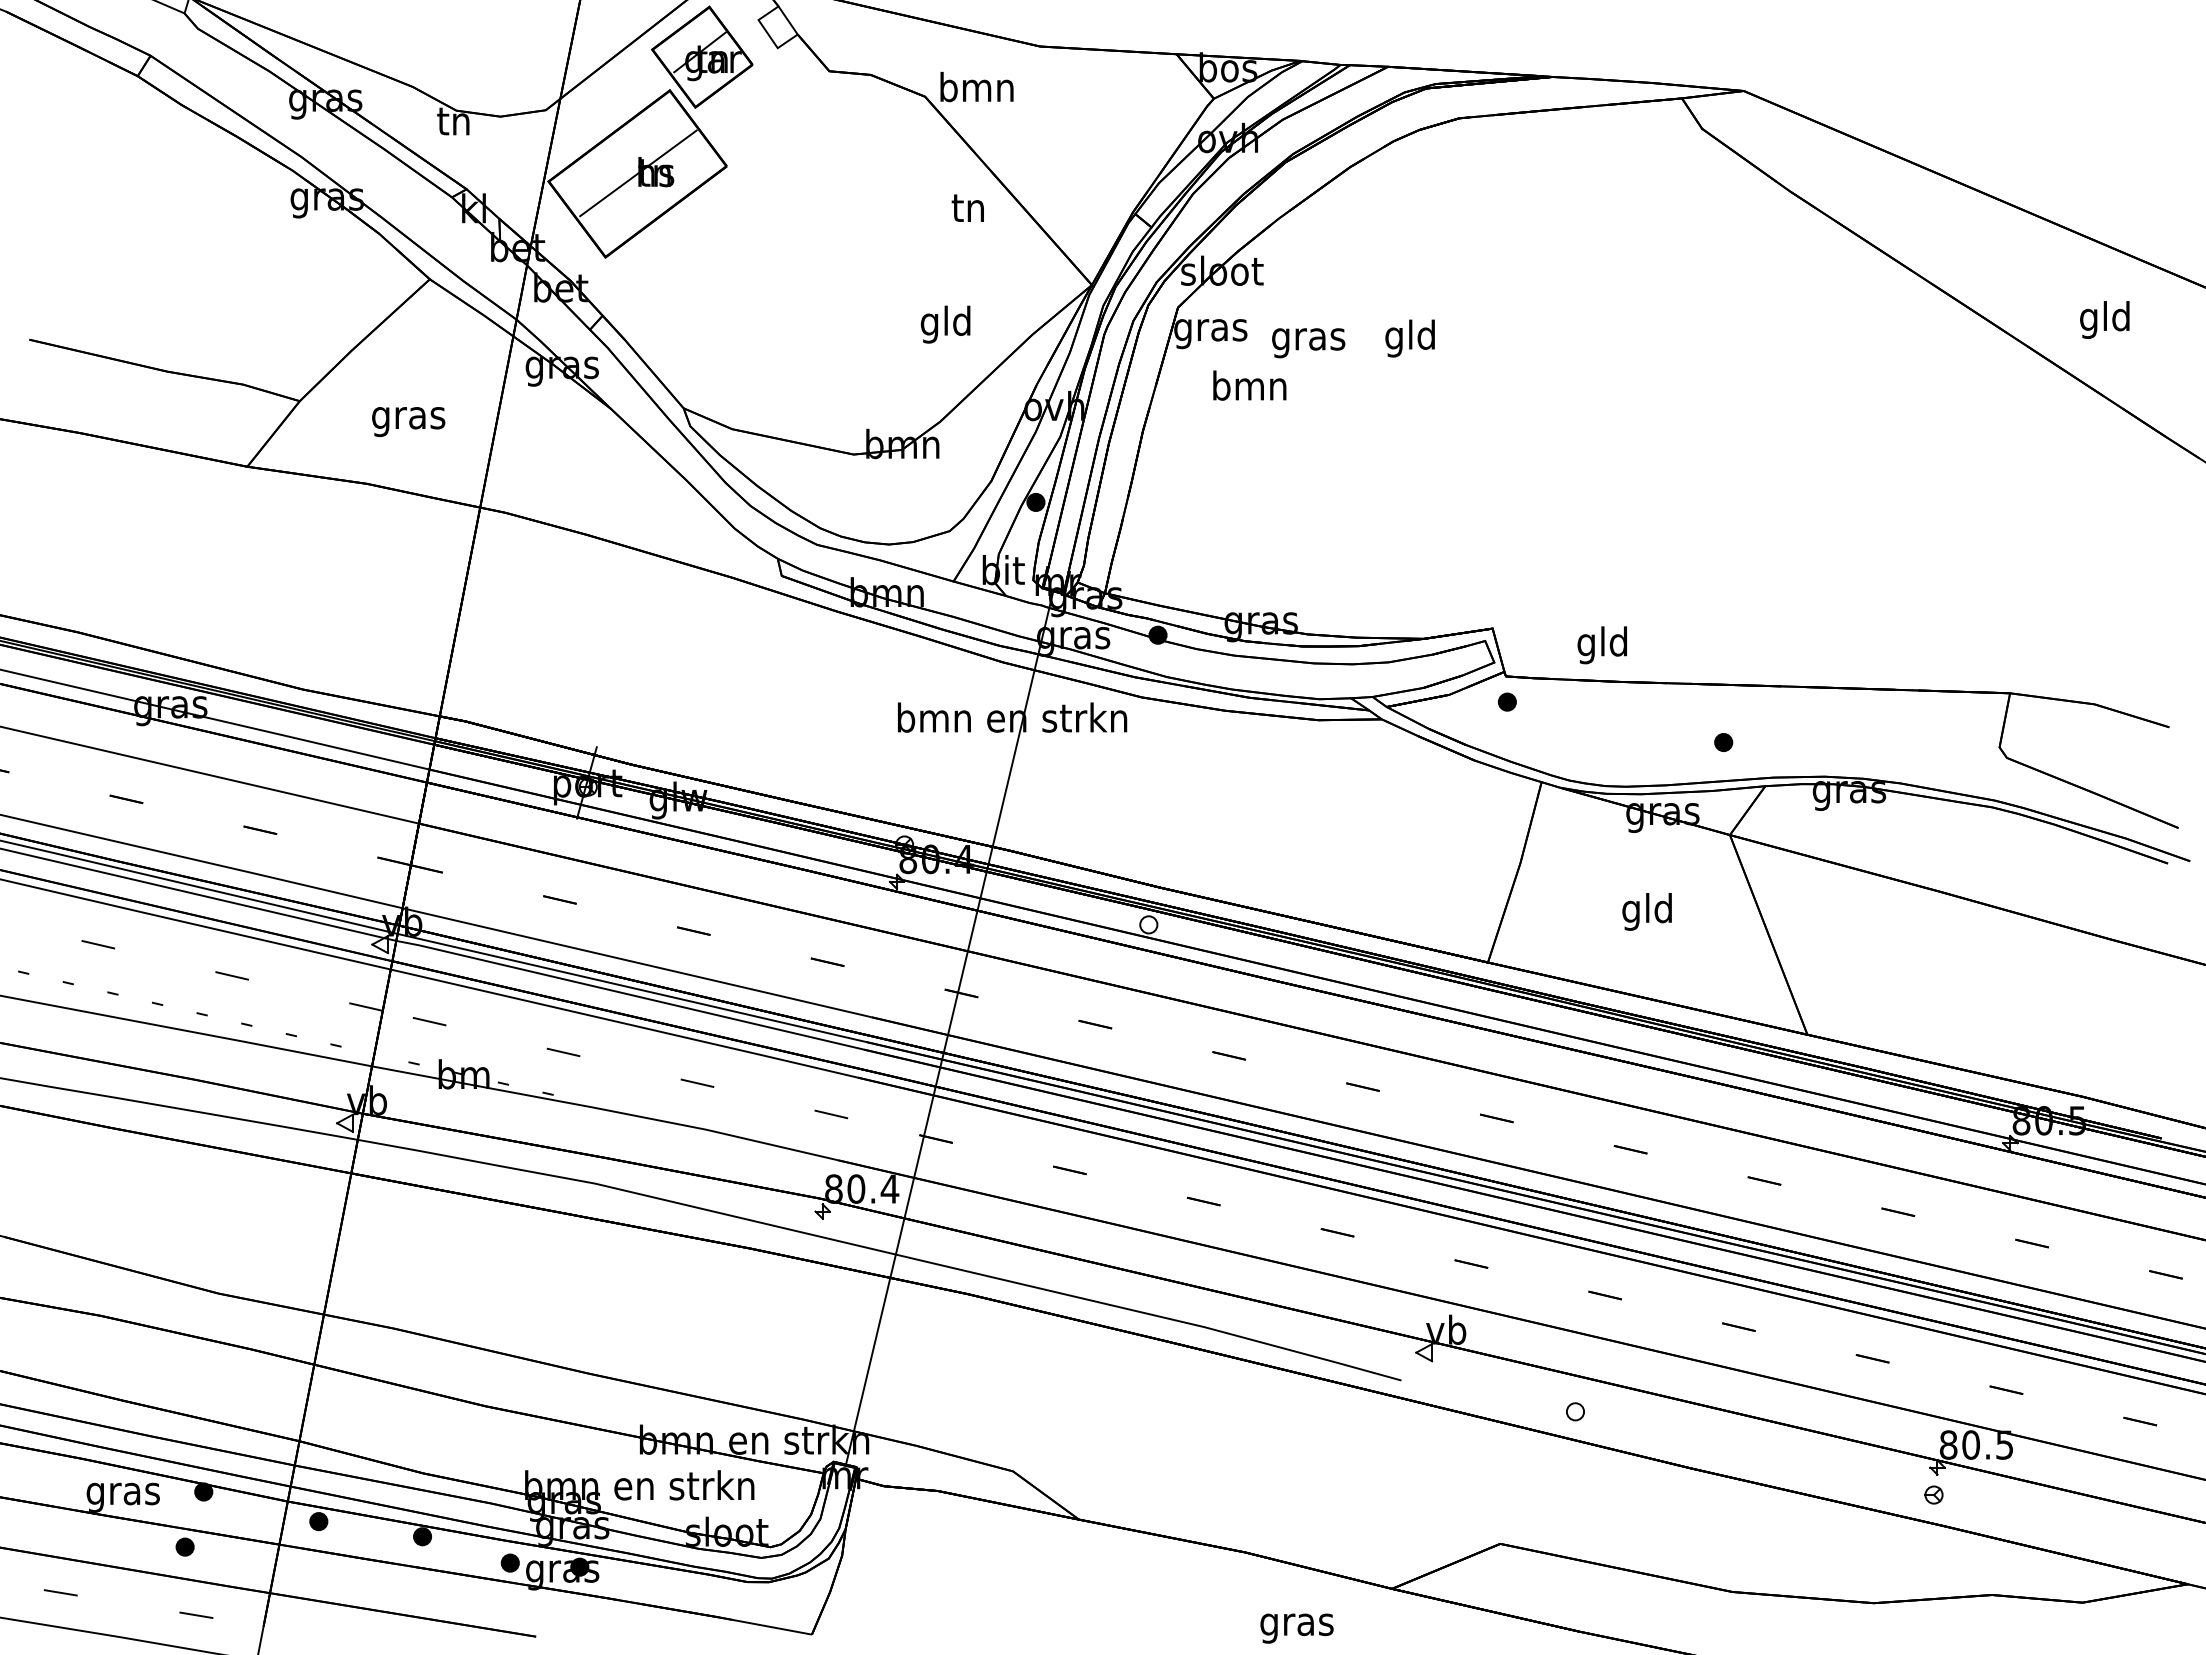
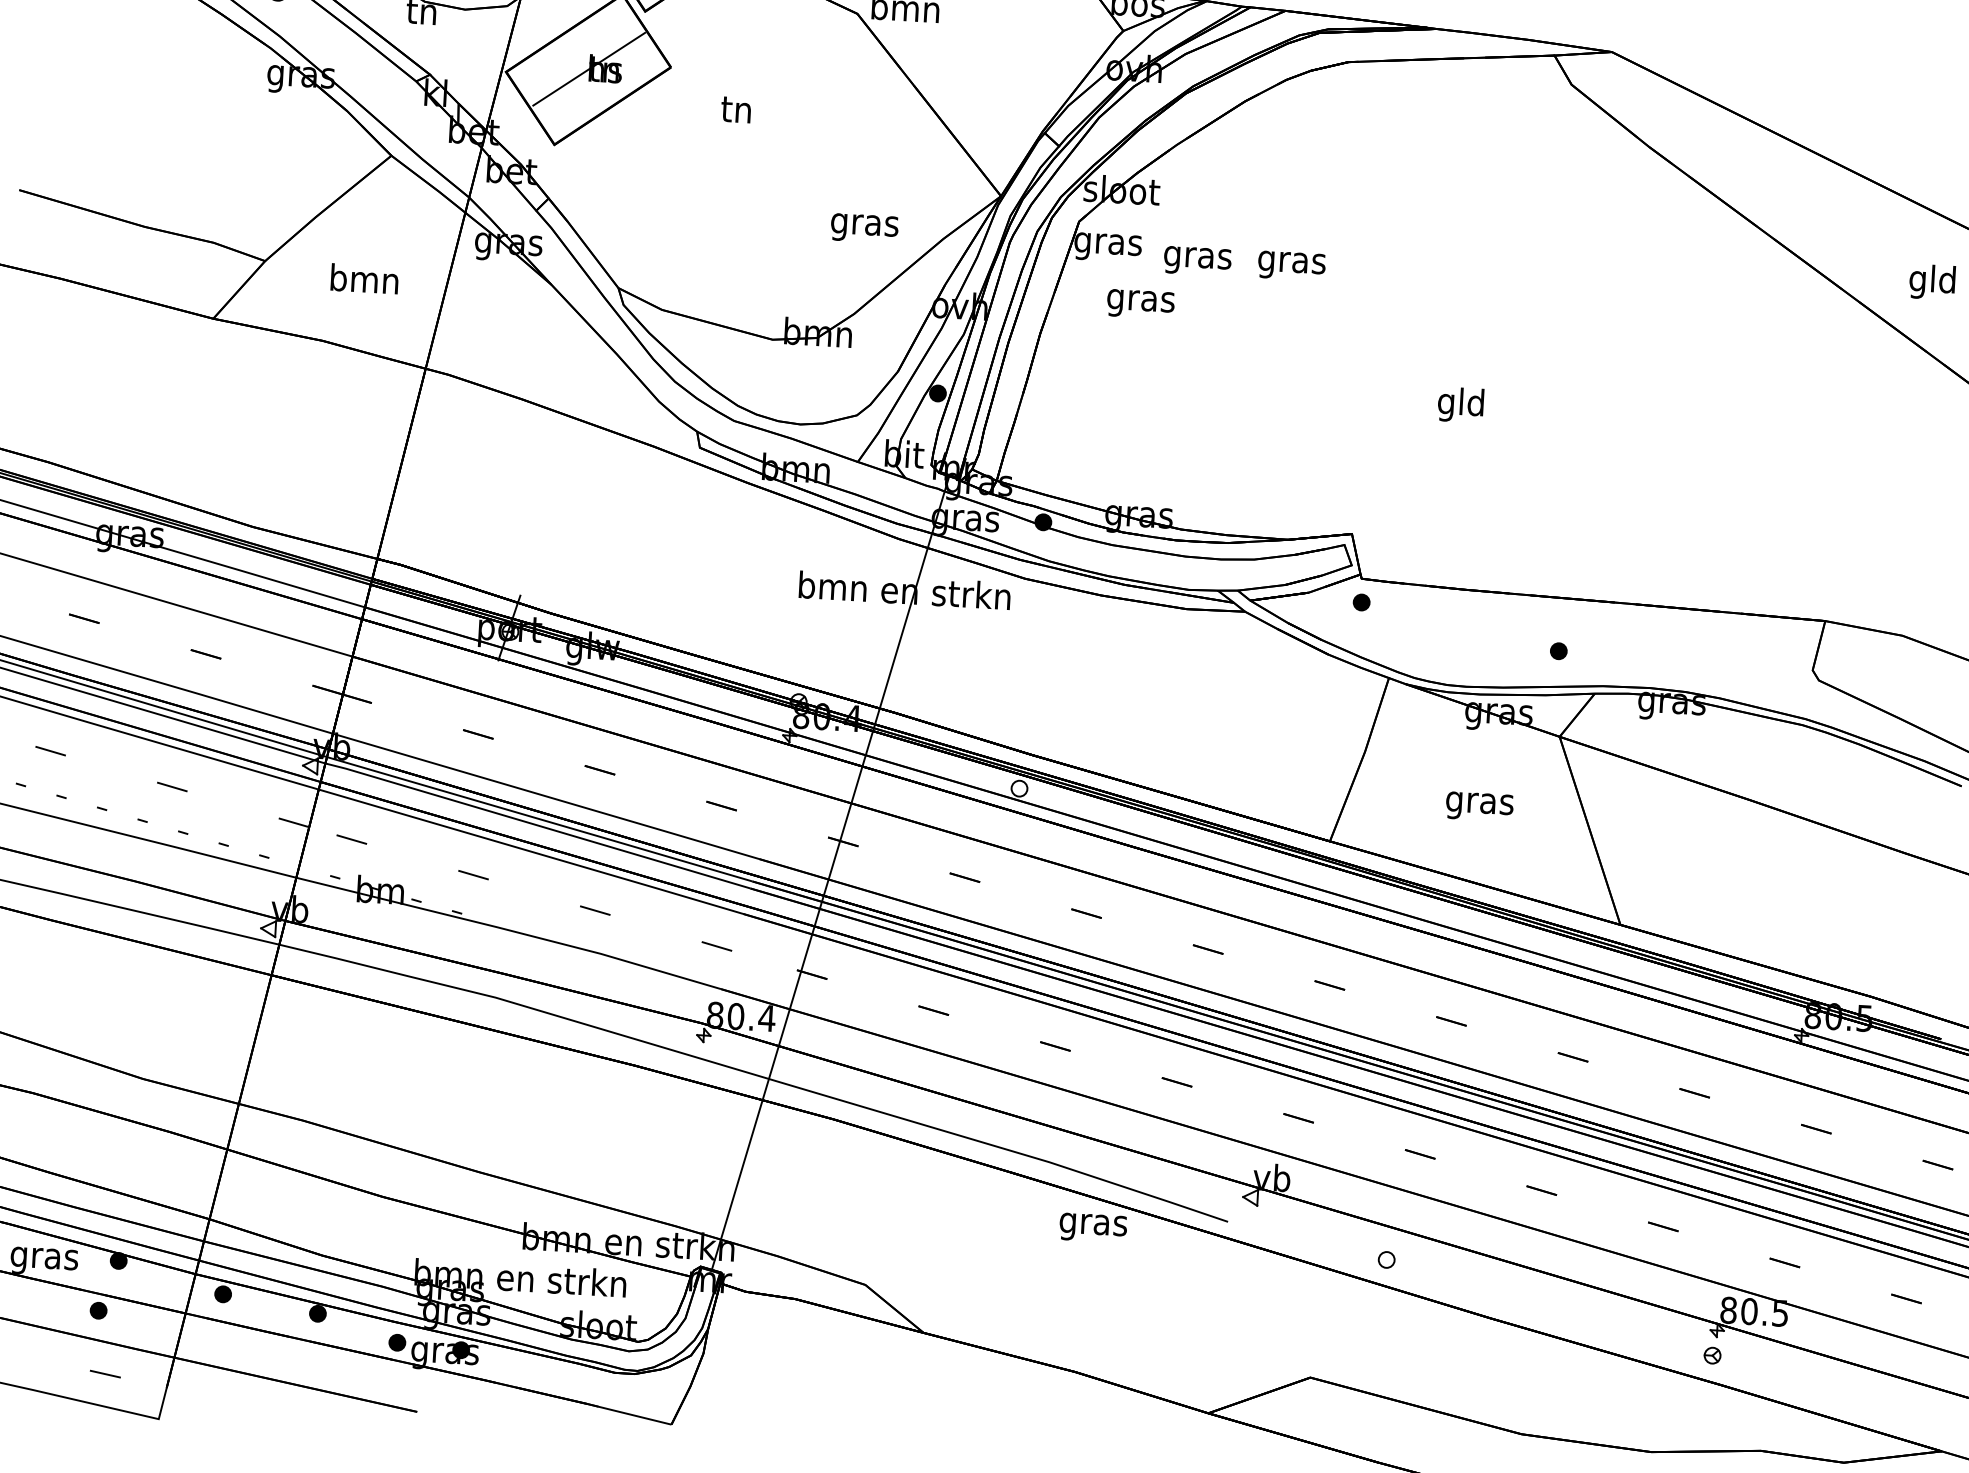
text: (967, 207) -> (735, 109), moved
text: (945, 324) -> (864, 224), gld -> gras
text: (1410, 338) -> (1291, 262), gld -> gras
text: (1249, 389) -> (1140, 300), bmn -> gras
text: (408, 418) -> (364, 282), gras -> bmn
text: (1601, 645) -> (1460, 405), moved
text: (1647, 911) -> (1479, 802), gld -> gras
text: (1296, 1628) -> (1092, 1227), moved

